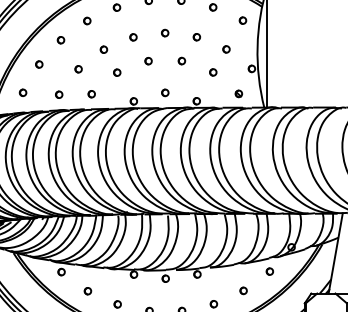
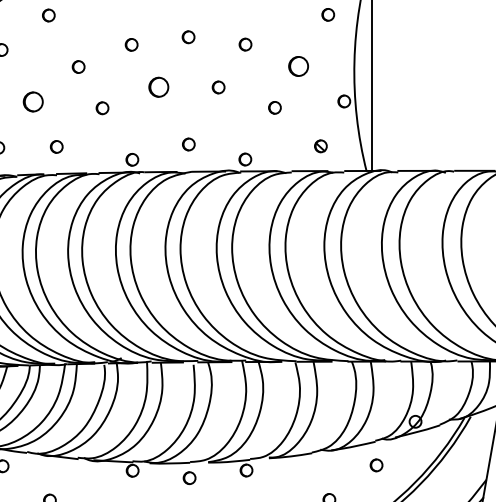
part: (226, 49) -> (298, 66), size x1.6
part: (148, 61) -> (158, 88), size x1.6
part: (78, 69) -> (33, 102), size x1.6

